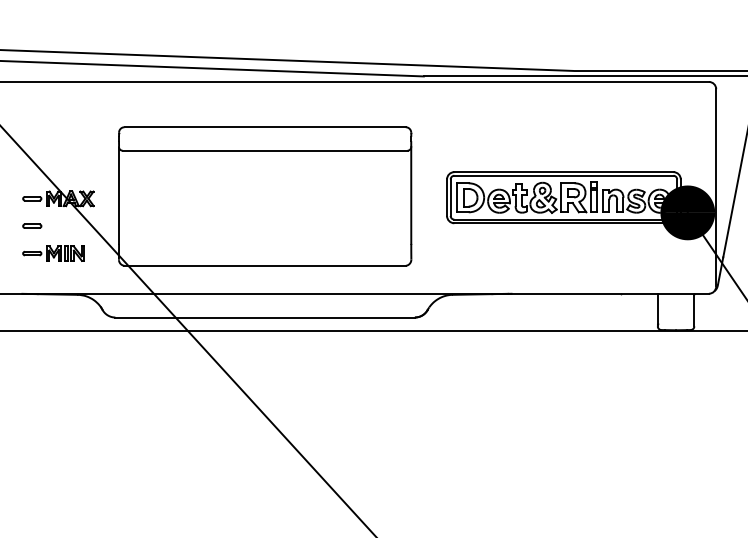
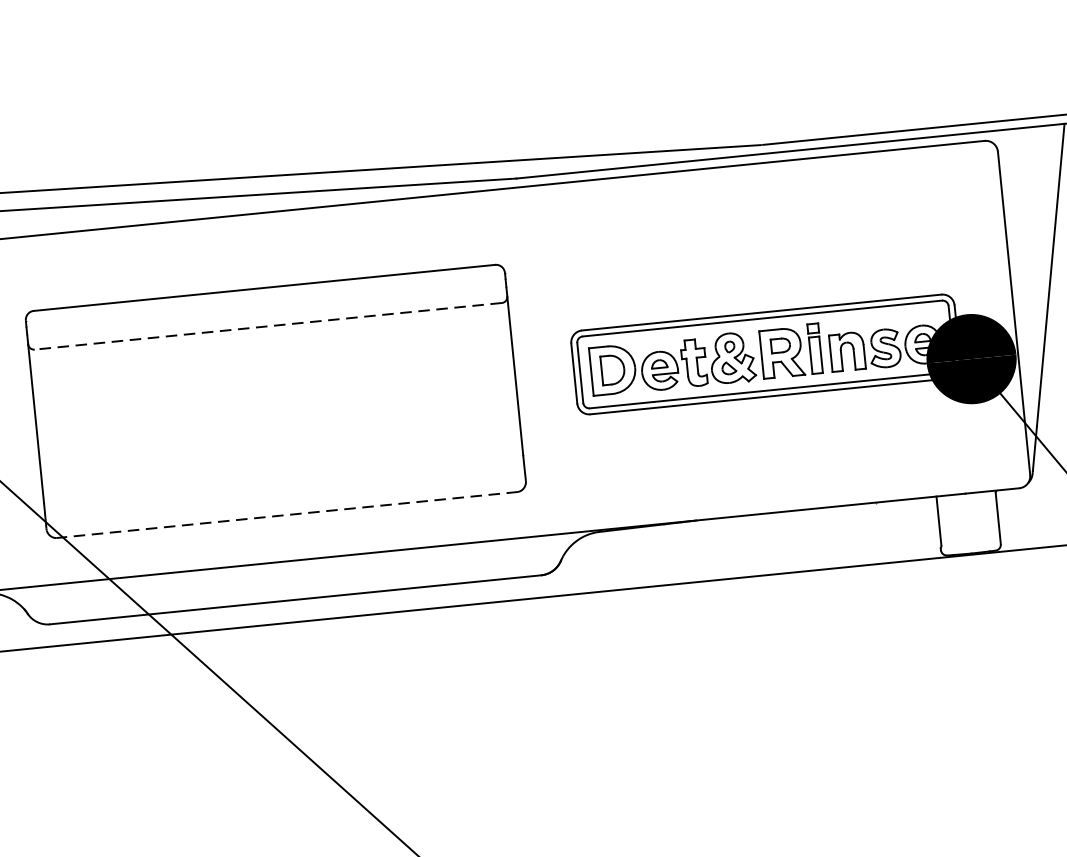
line: (264, 150) -> (267, 326), solid -> dashed
line: (265, 265) -> (287, 514), solid -> dashed

